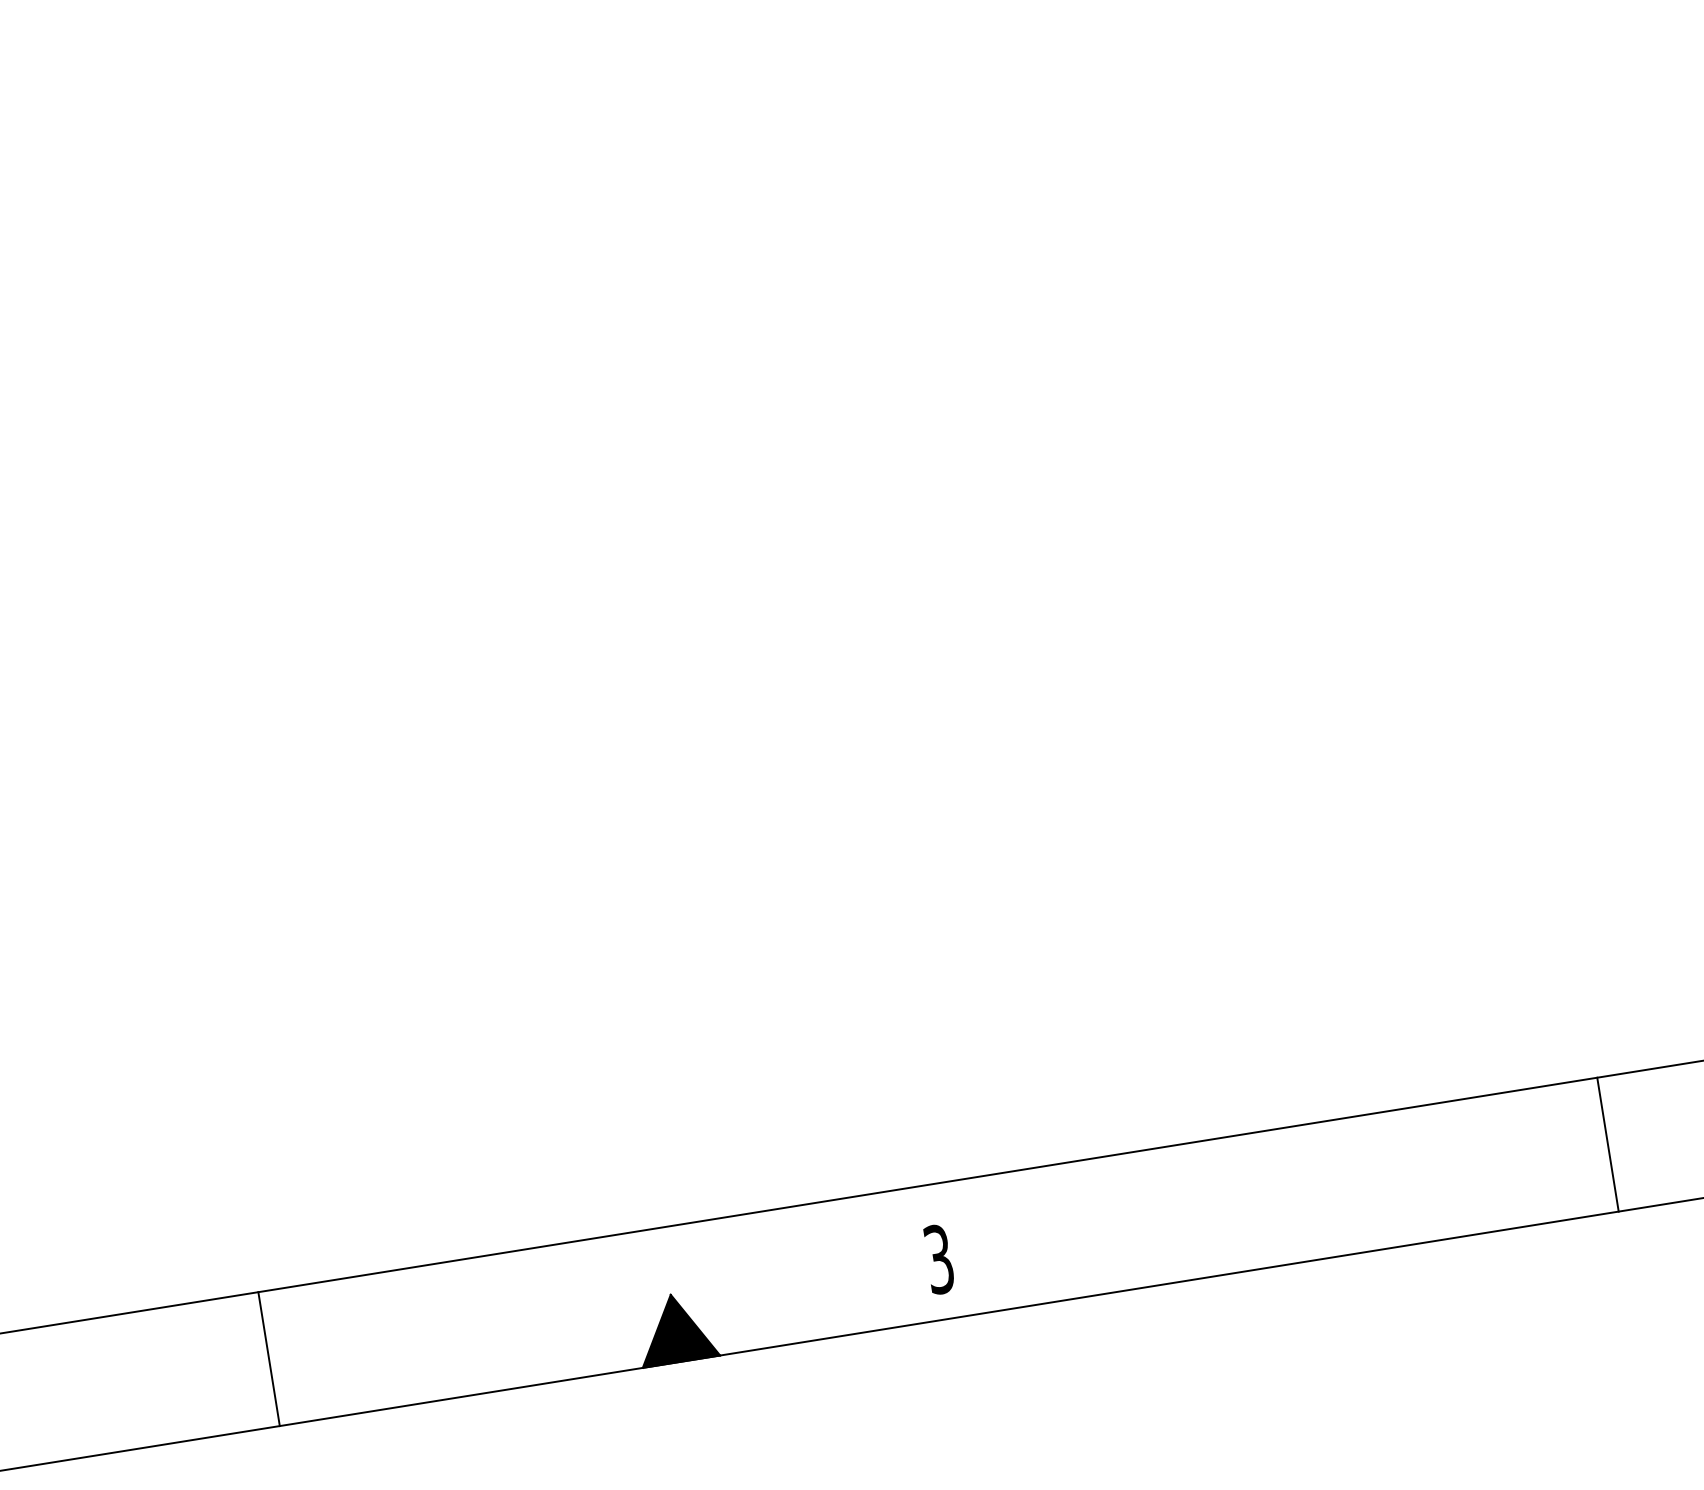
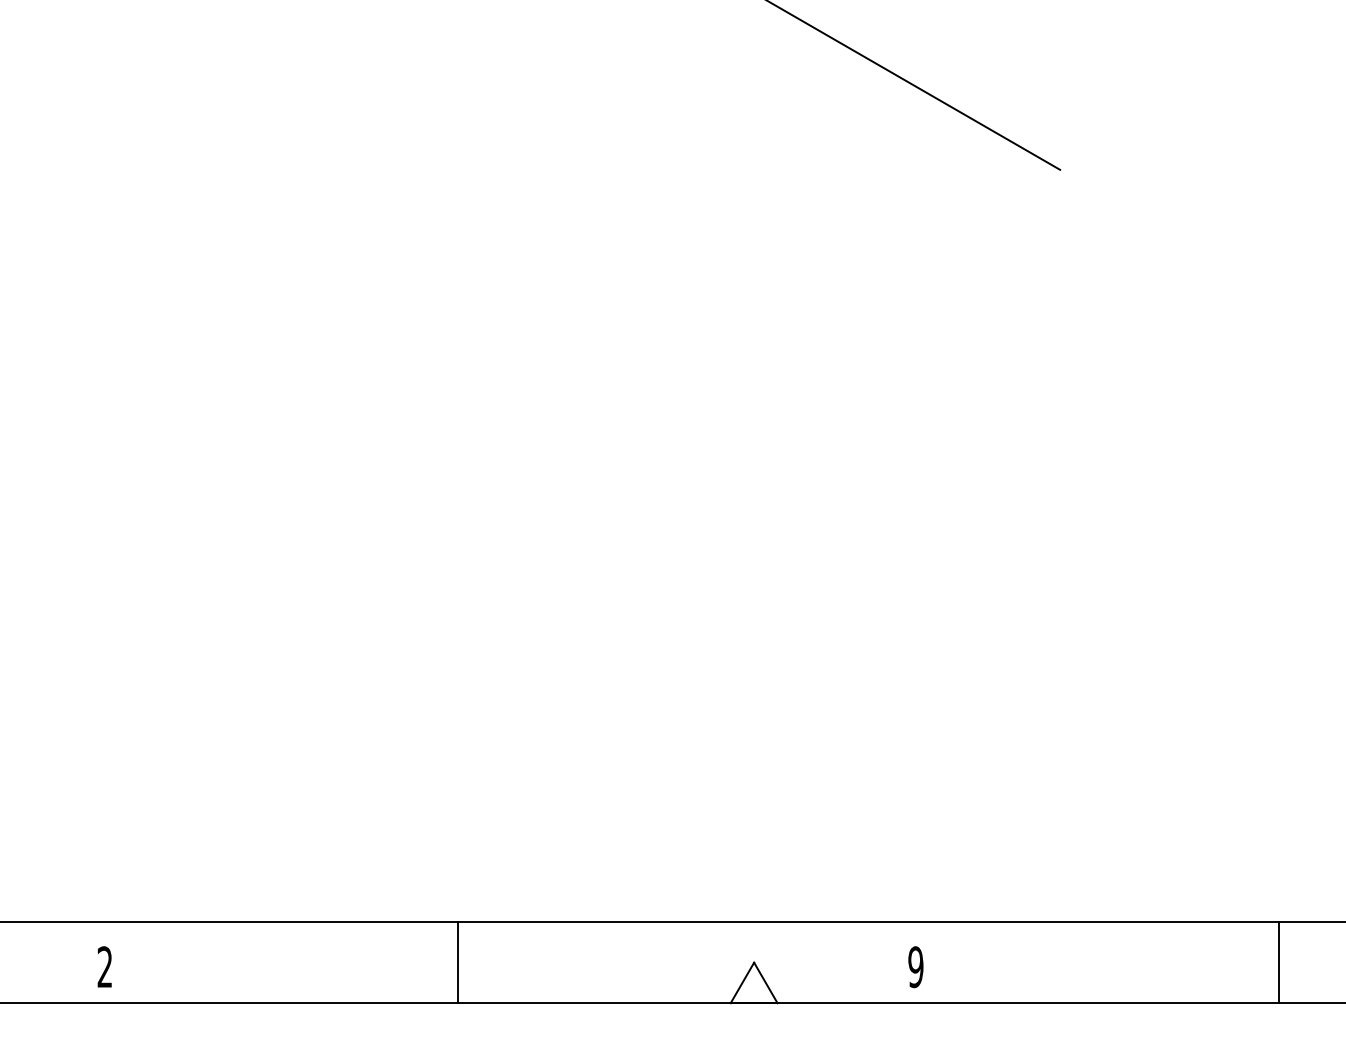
line: (1607, 1144) -> (1278, 962), moved
text: (938, 1258) -> (915, 966), 3 -> 9
fill: (674, 1327) -> (753, 982), removed
line: (268, 1358) -> (457, 962), moved

